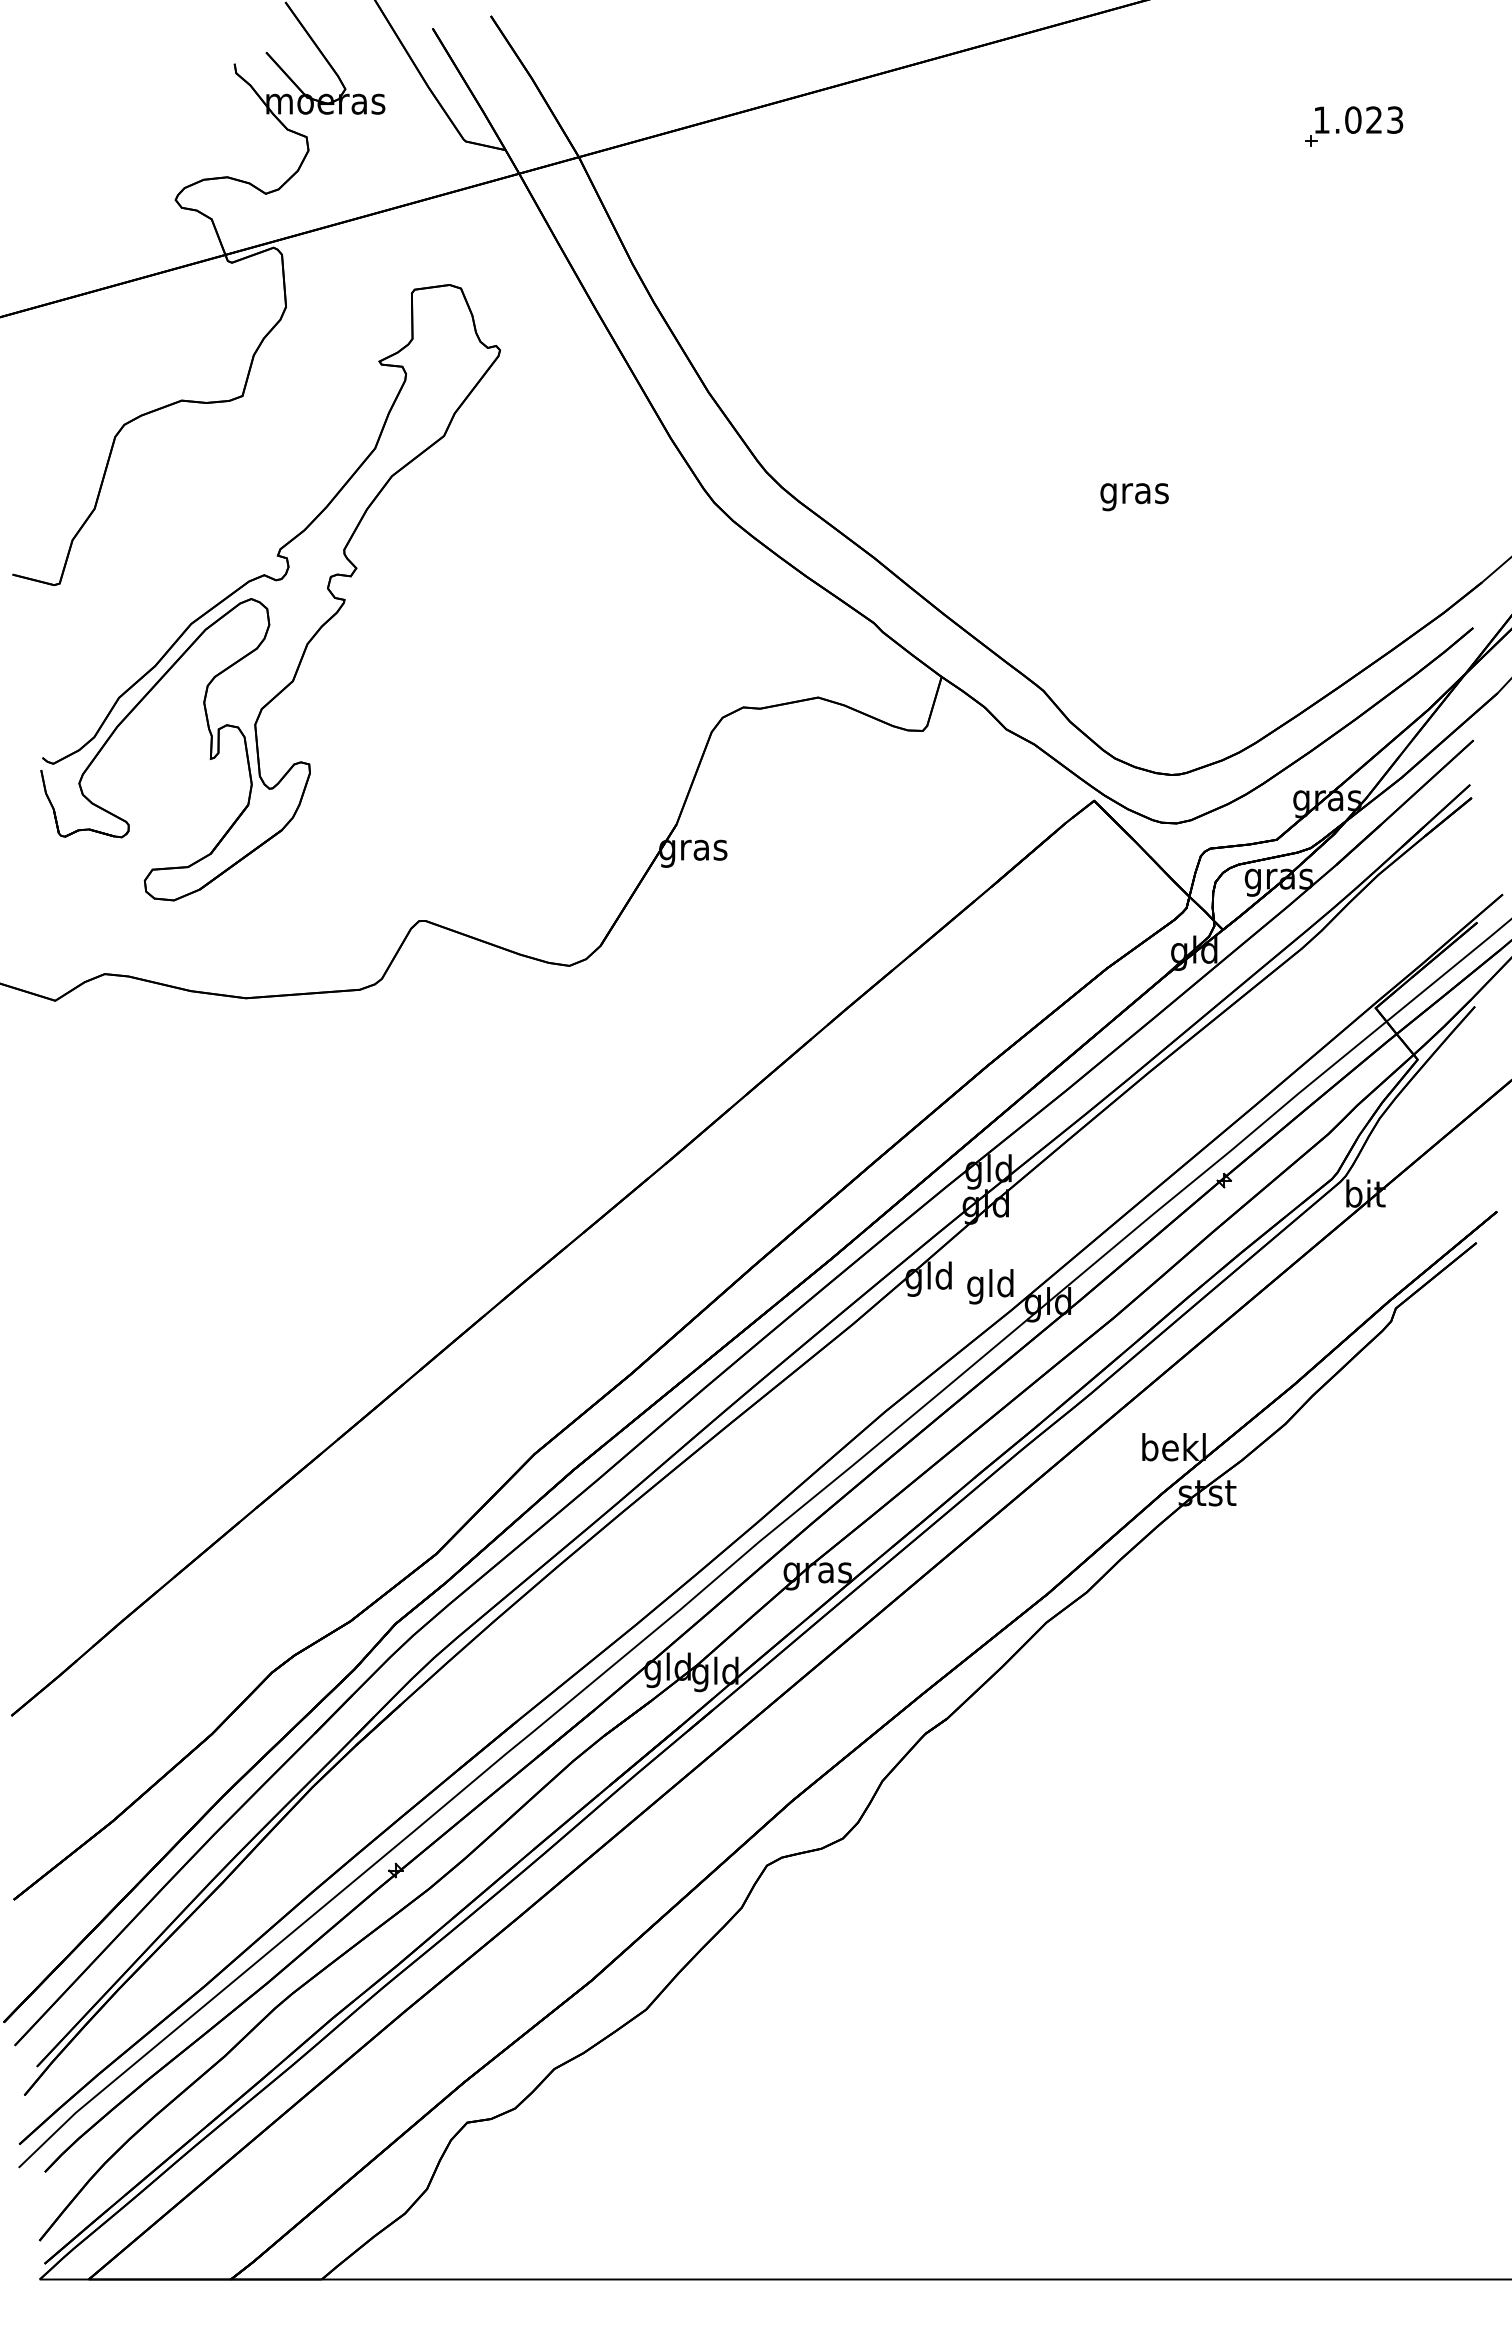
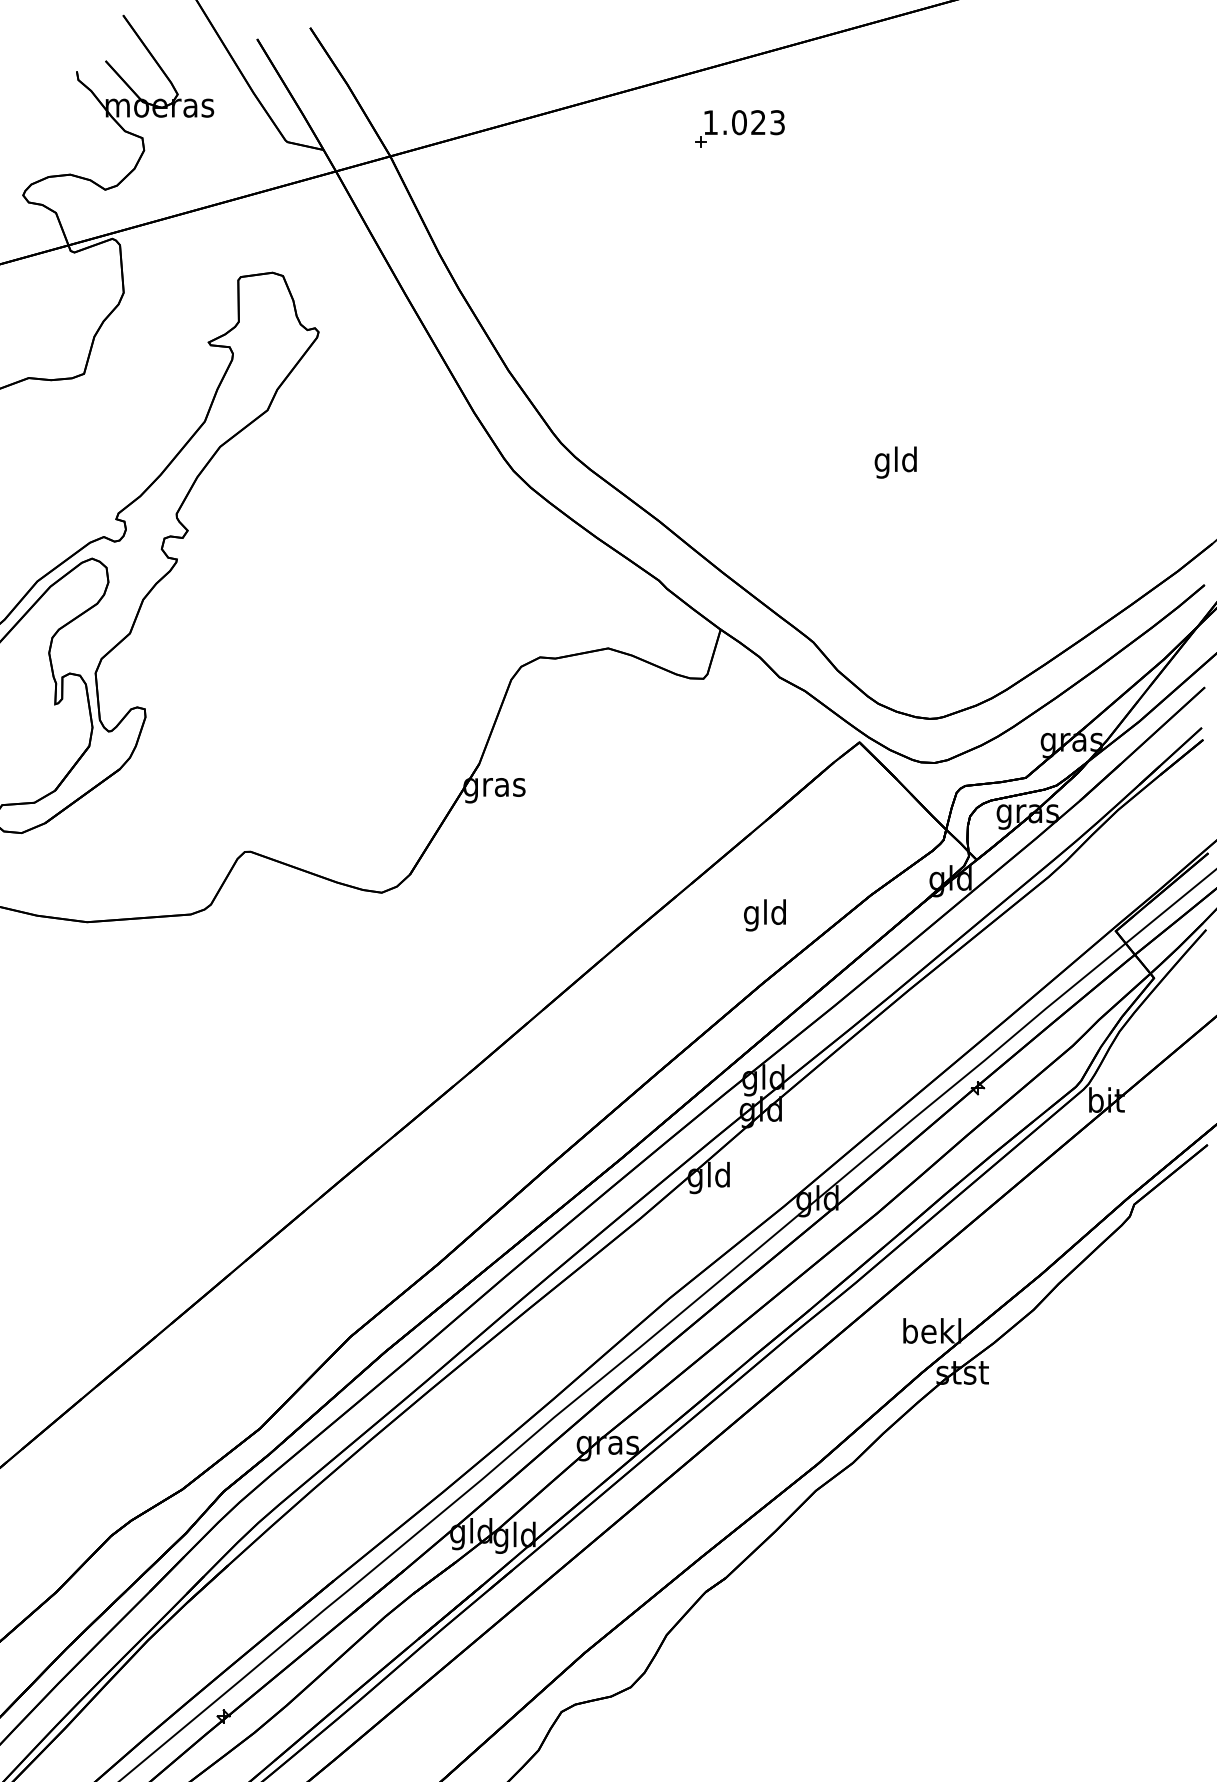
part: (1354, 126) -> (740, 128), moved
text: (1134, 493) -> (896, 462), gras -> gld
text: (990, 1286) -> (765, 915), moved

